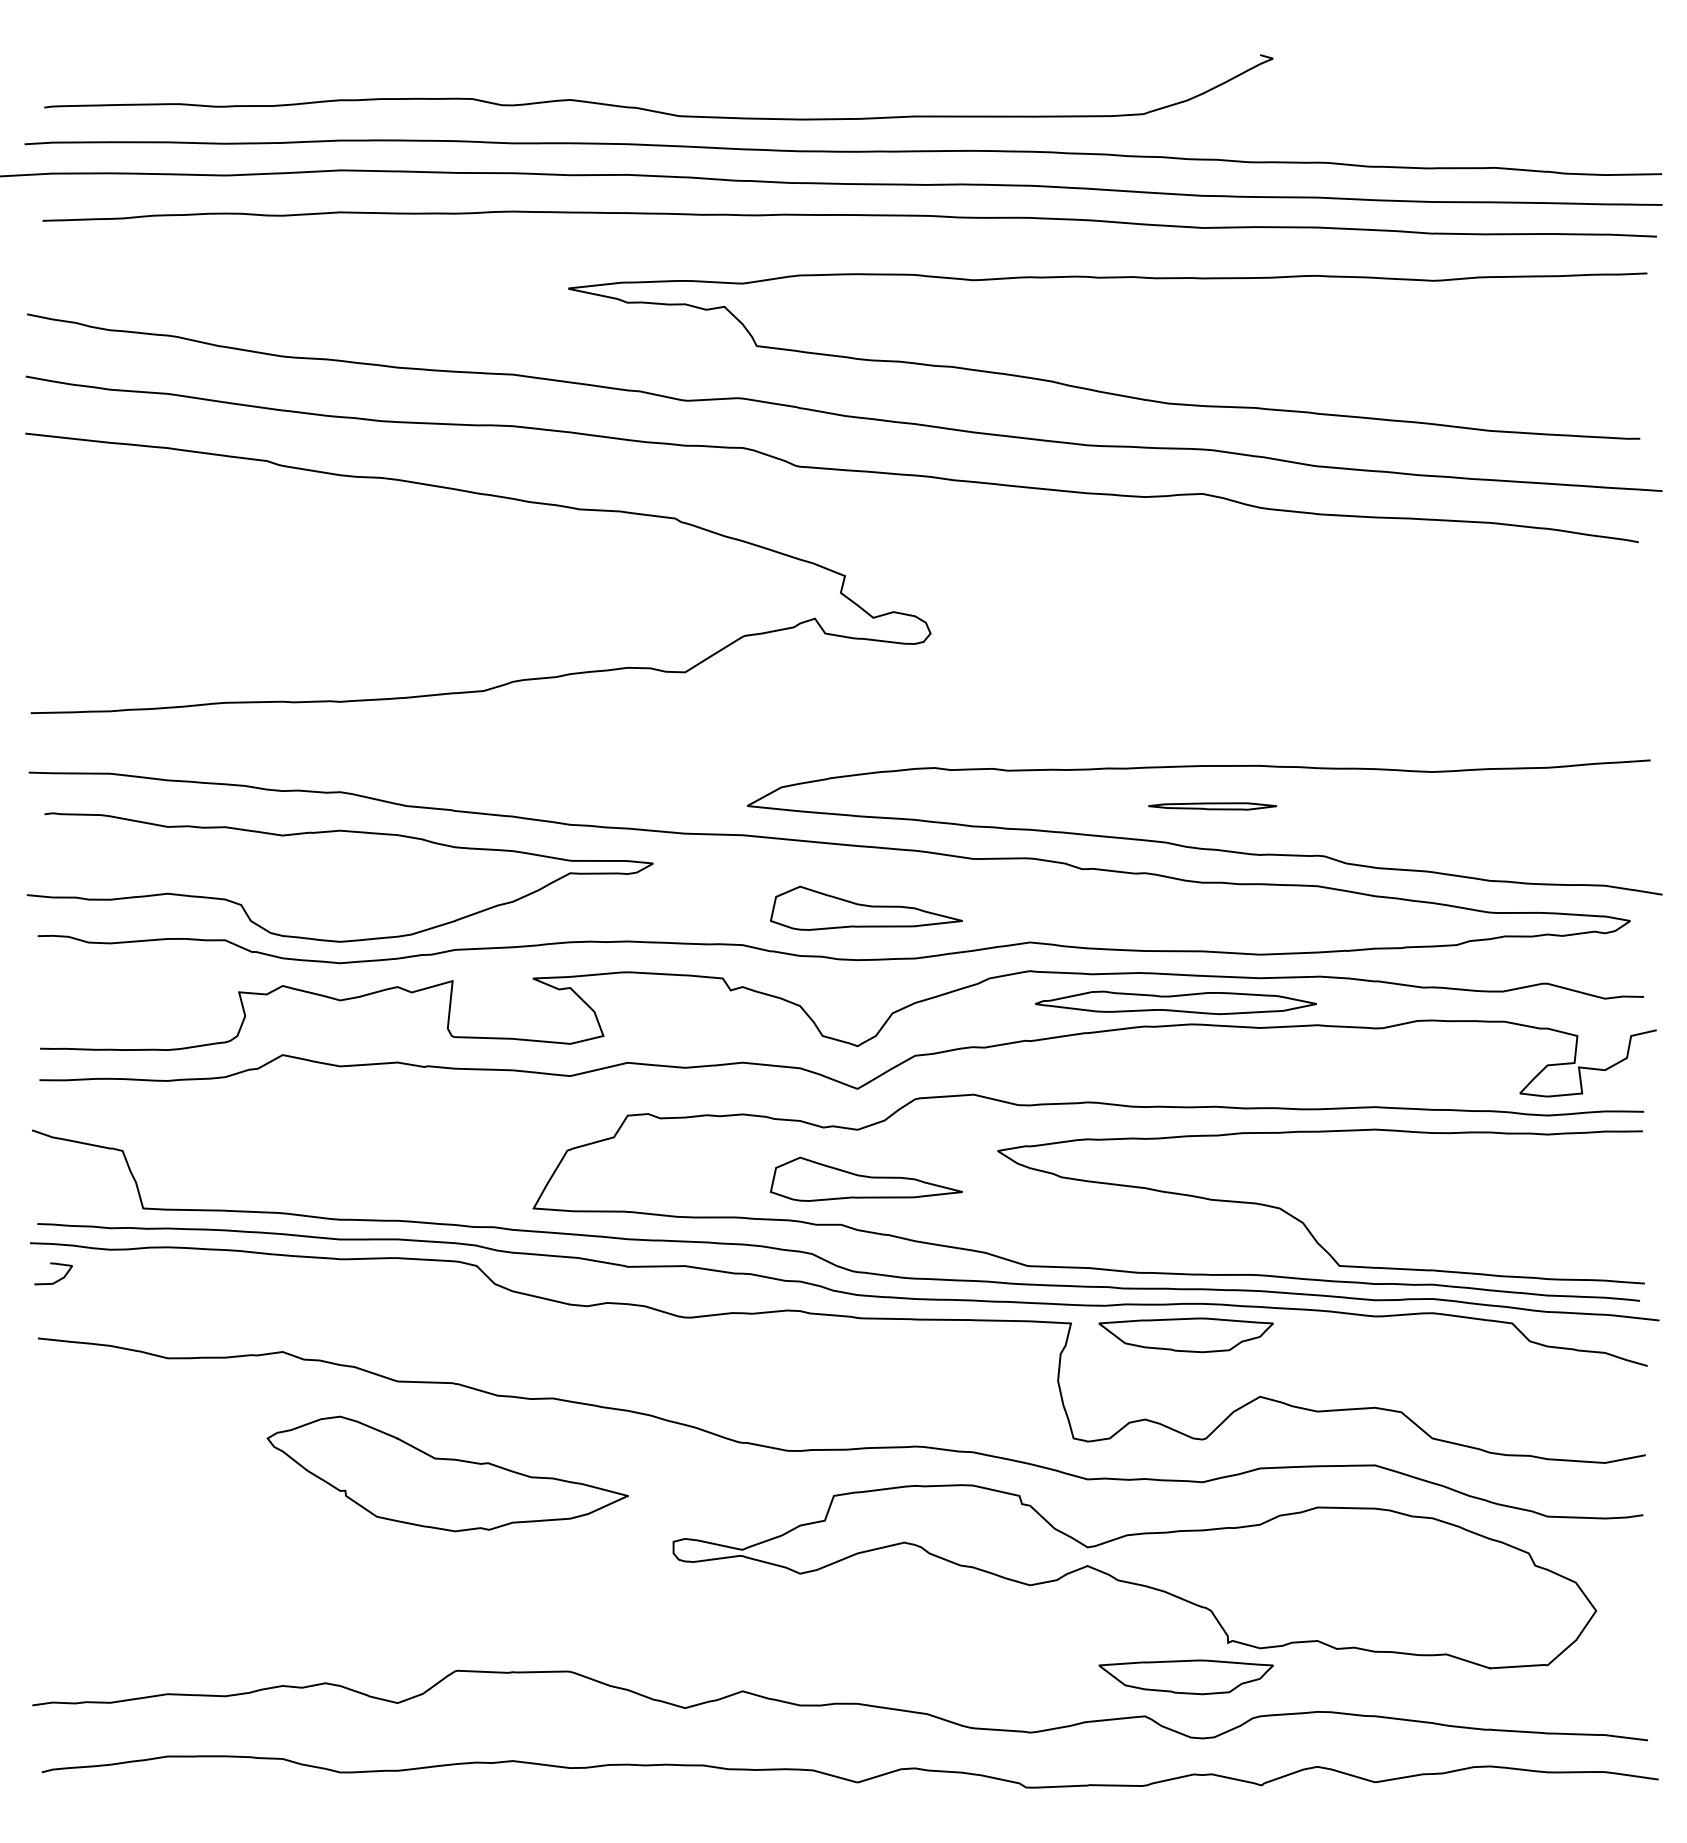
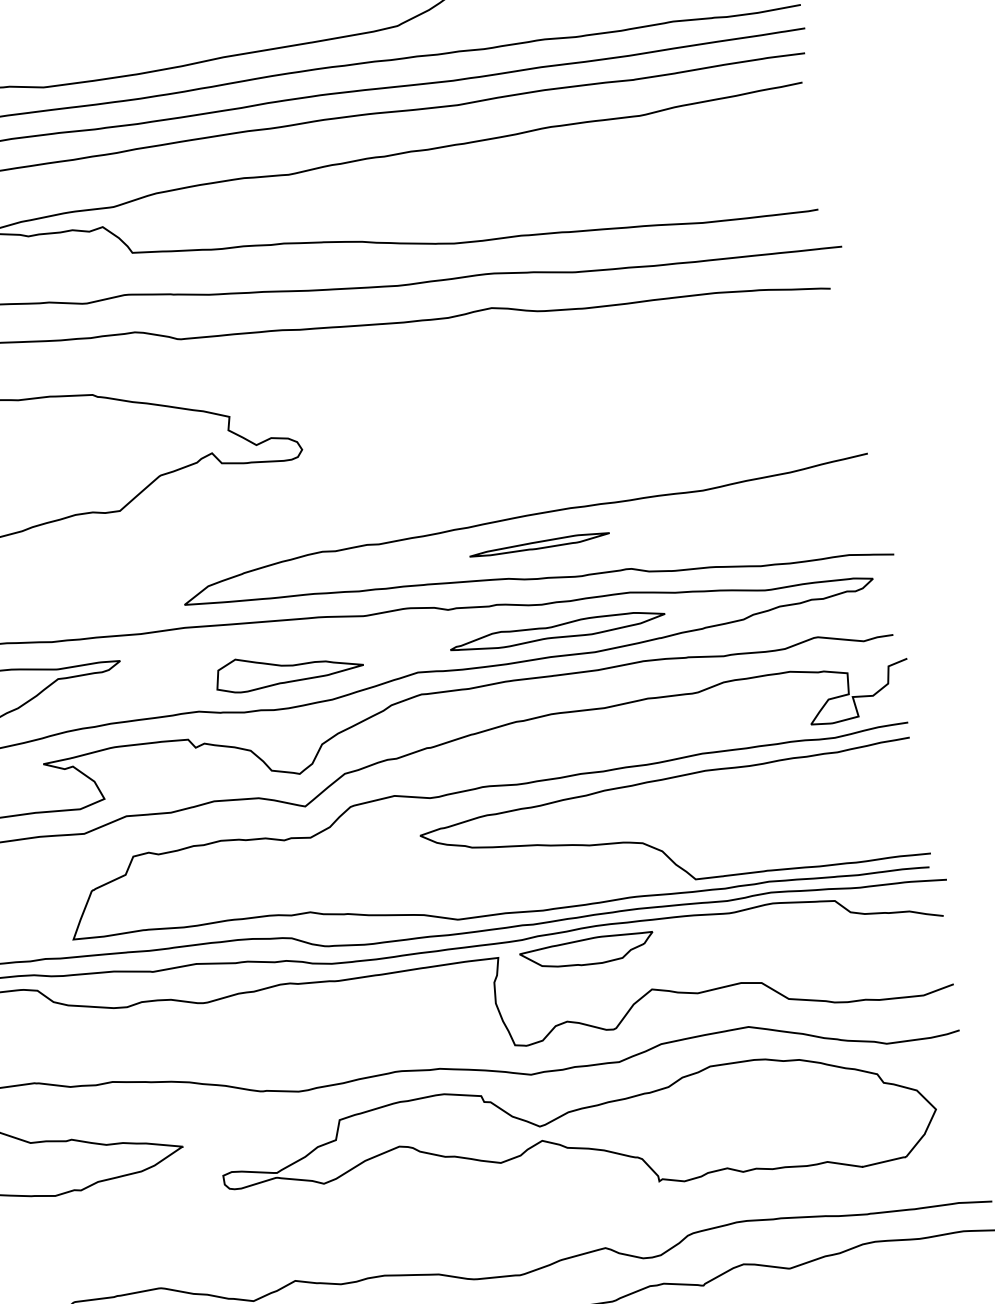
part: (1212, 806) -> (539, 545), size x1.43
part: (1175, 1002) -> (557, 630), moved
part: (865, 1178) -> (322, 873), removed
part: (1185, 1677) -> (631, 1213), removed

